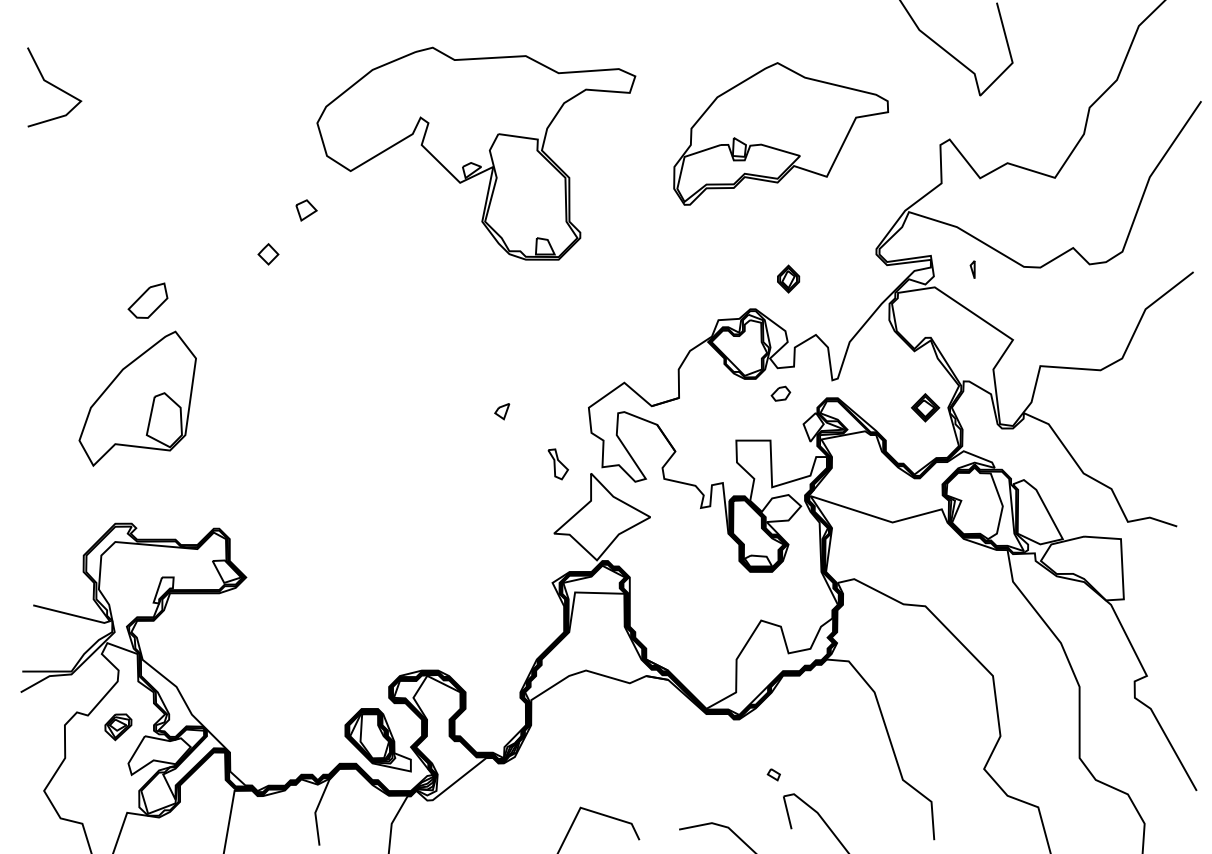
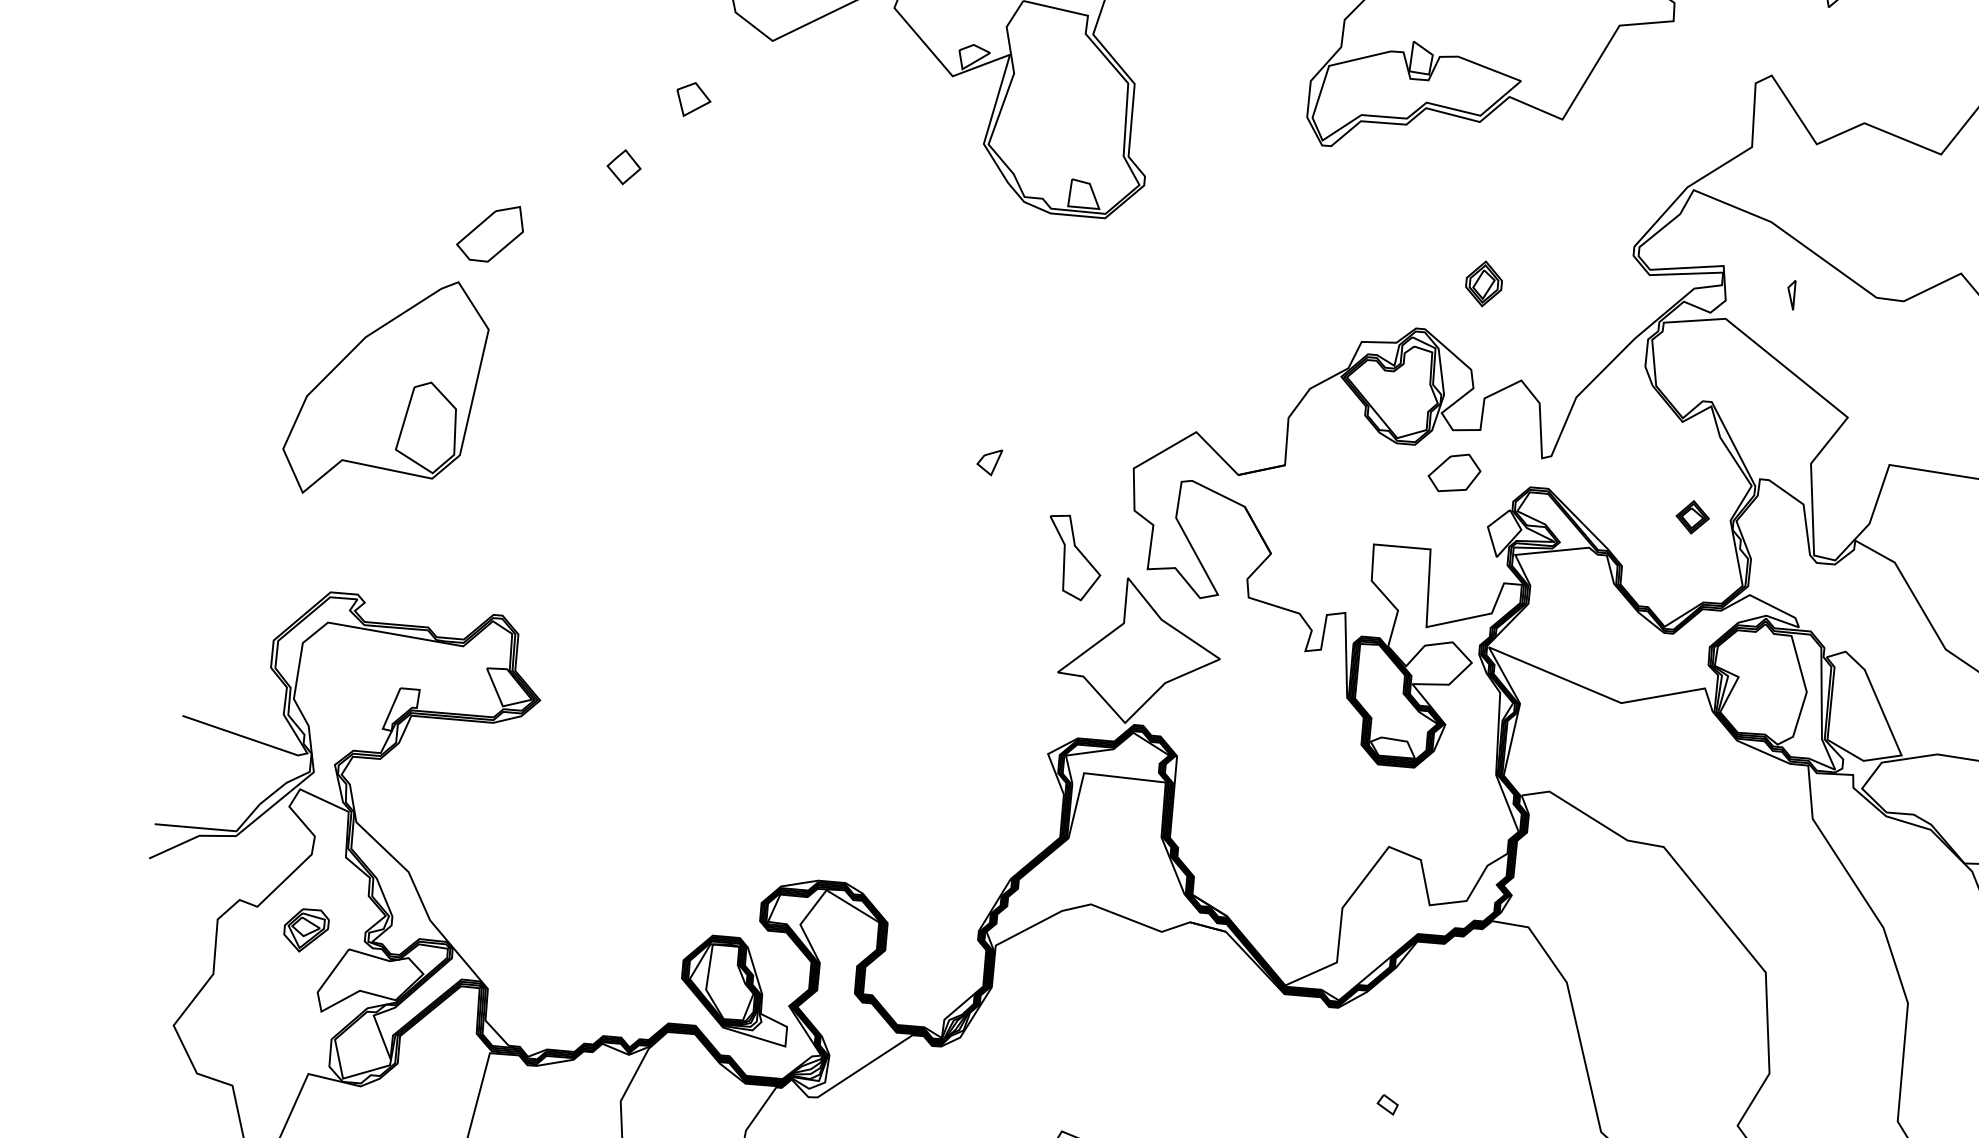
part: (147, 300) -> (489, 232), moved
part: (780, 393) -> (1454, 472), size x1.67
part: (925, 407) -> (1692, 516), size x0.71
part: (558, 464) -> (1075, 558), size x1.67

